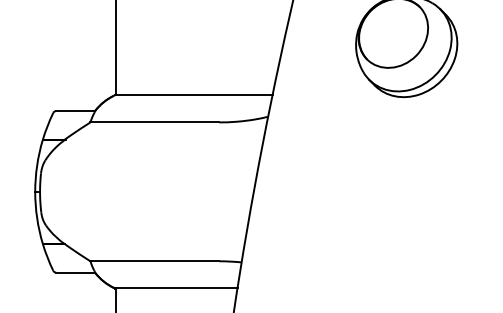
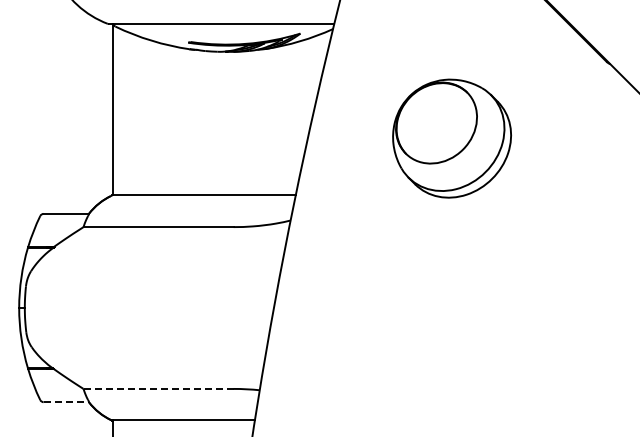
line: (154, 260) -> (158, 388), solid -> dashed
line: (75, 272) -> (66, 402), solid -> dashed

